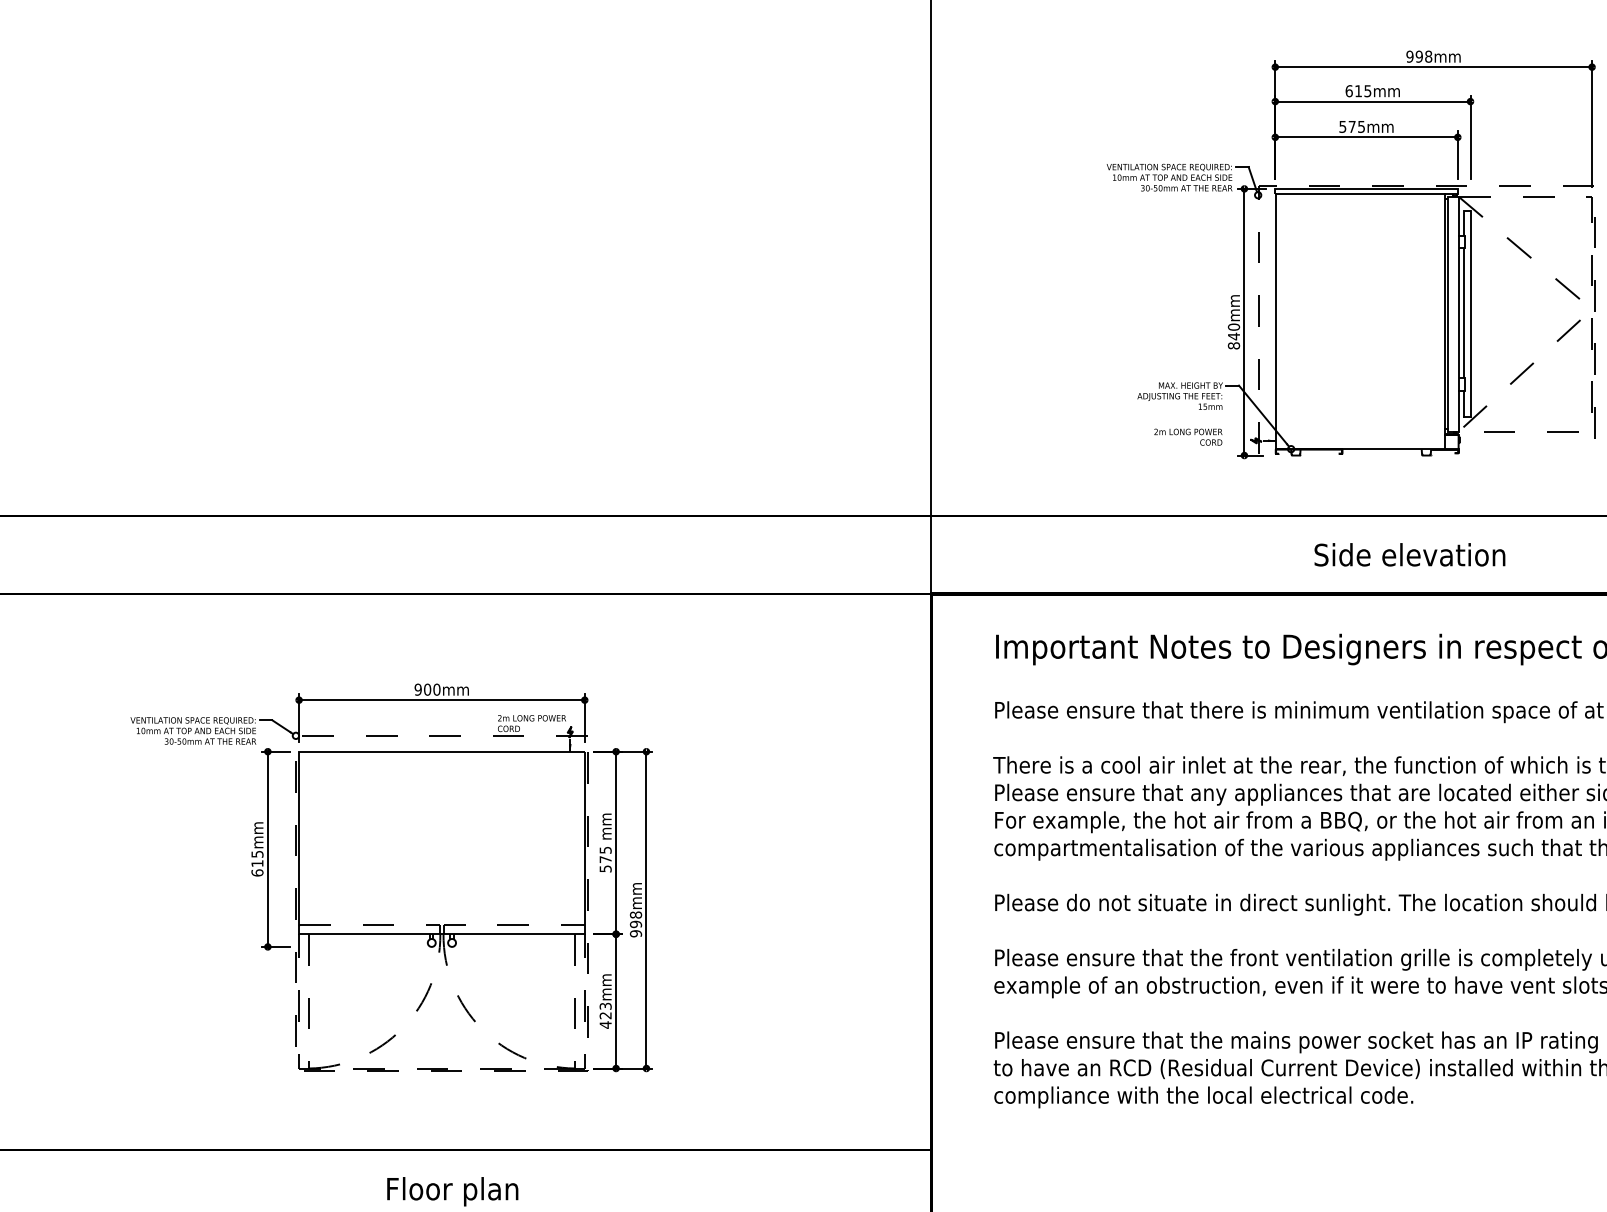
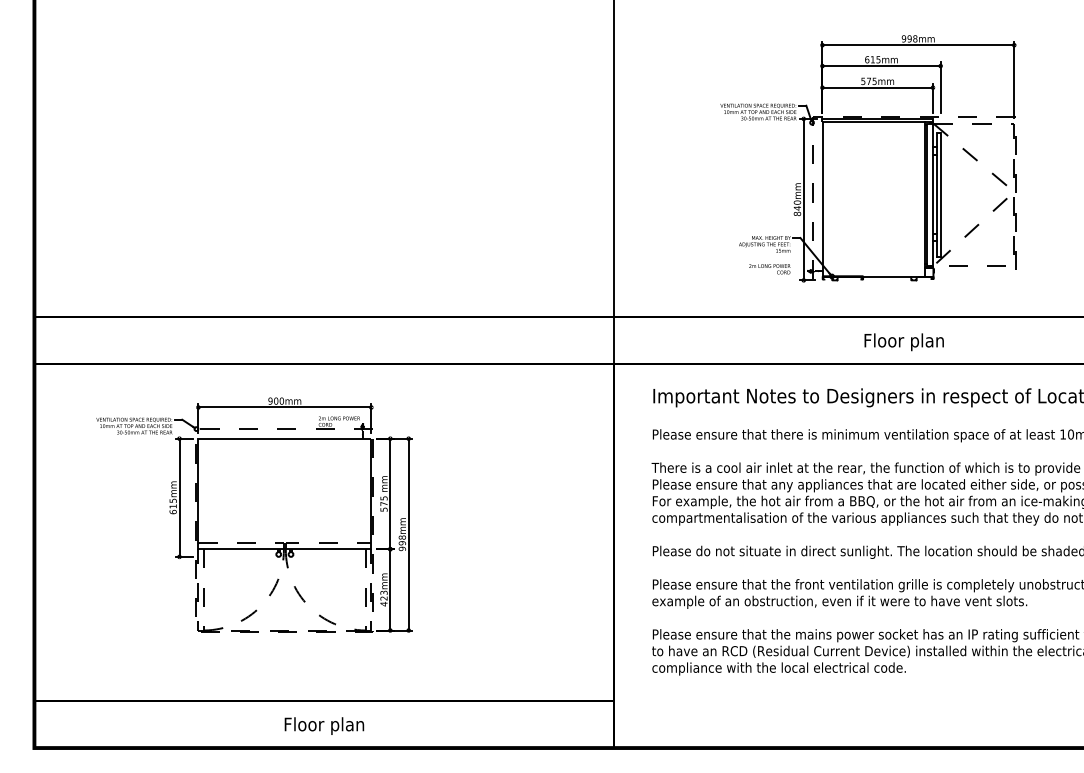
text: (1409, 558) -> (903, 342), Side elevation -> Floor plan
part: (391, 876) -> (254, 514), moved

